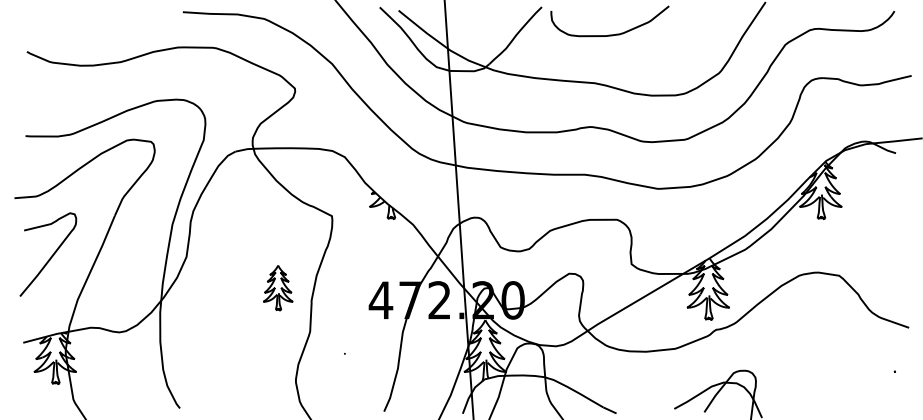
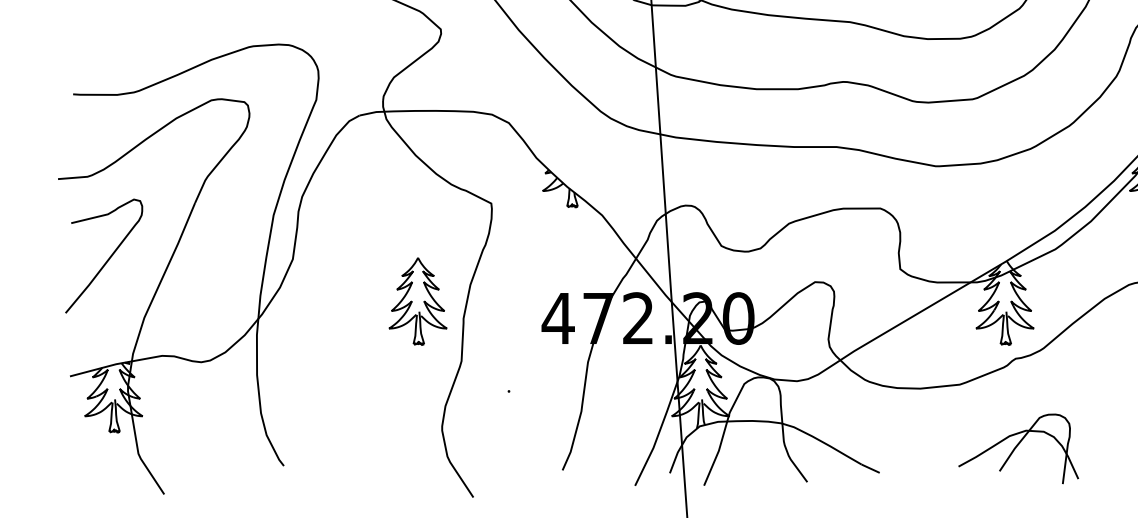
part: (277, 287) -> (417, 300), size x1.43

